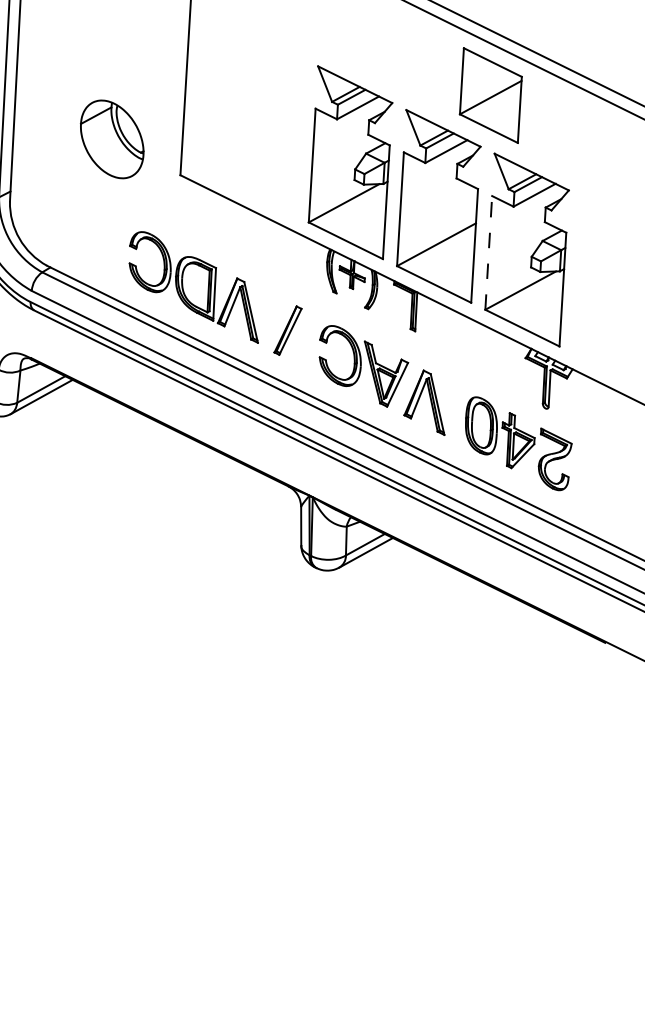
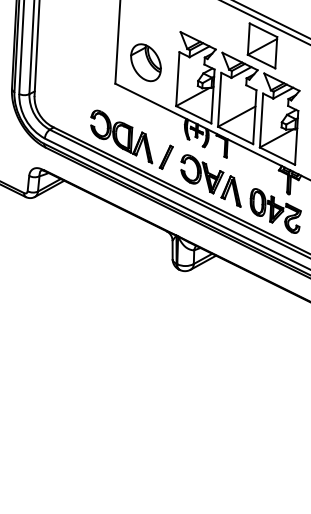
part: (111, 138) -> (145, 62), moved
line: (488, 252) -> (261, 120), dashed -> solid

